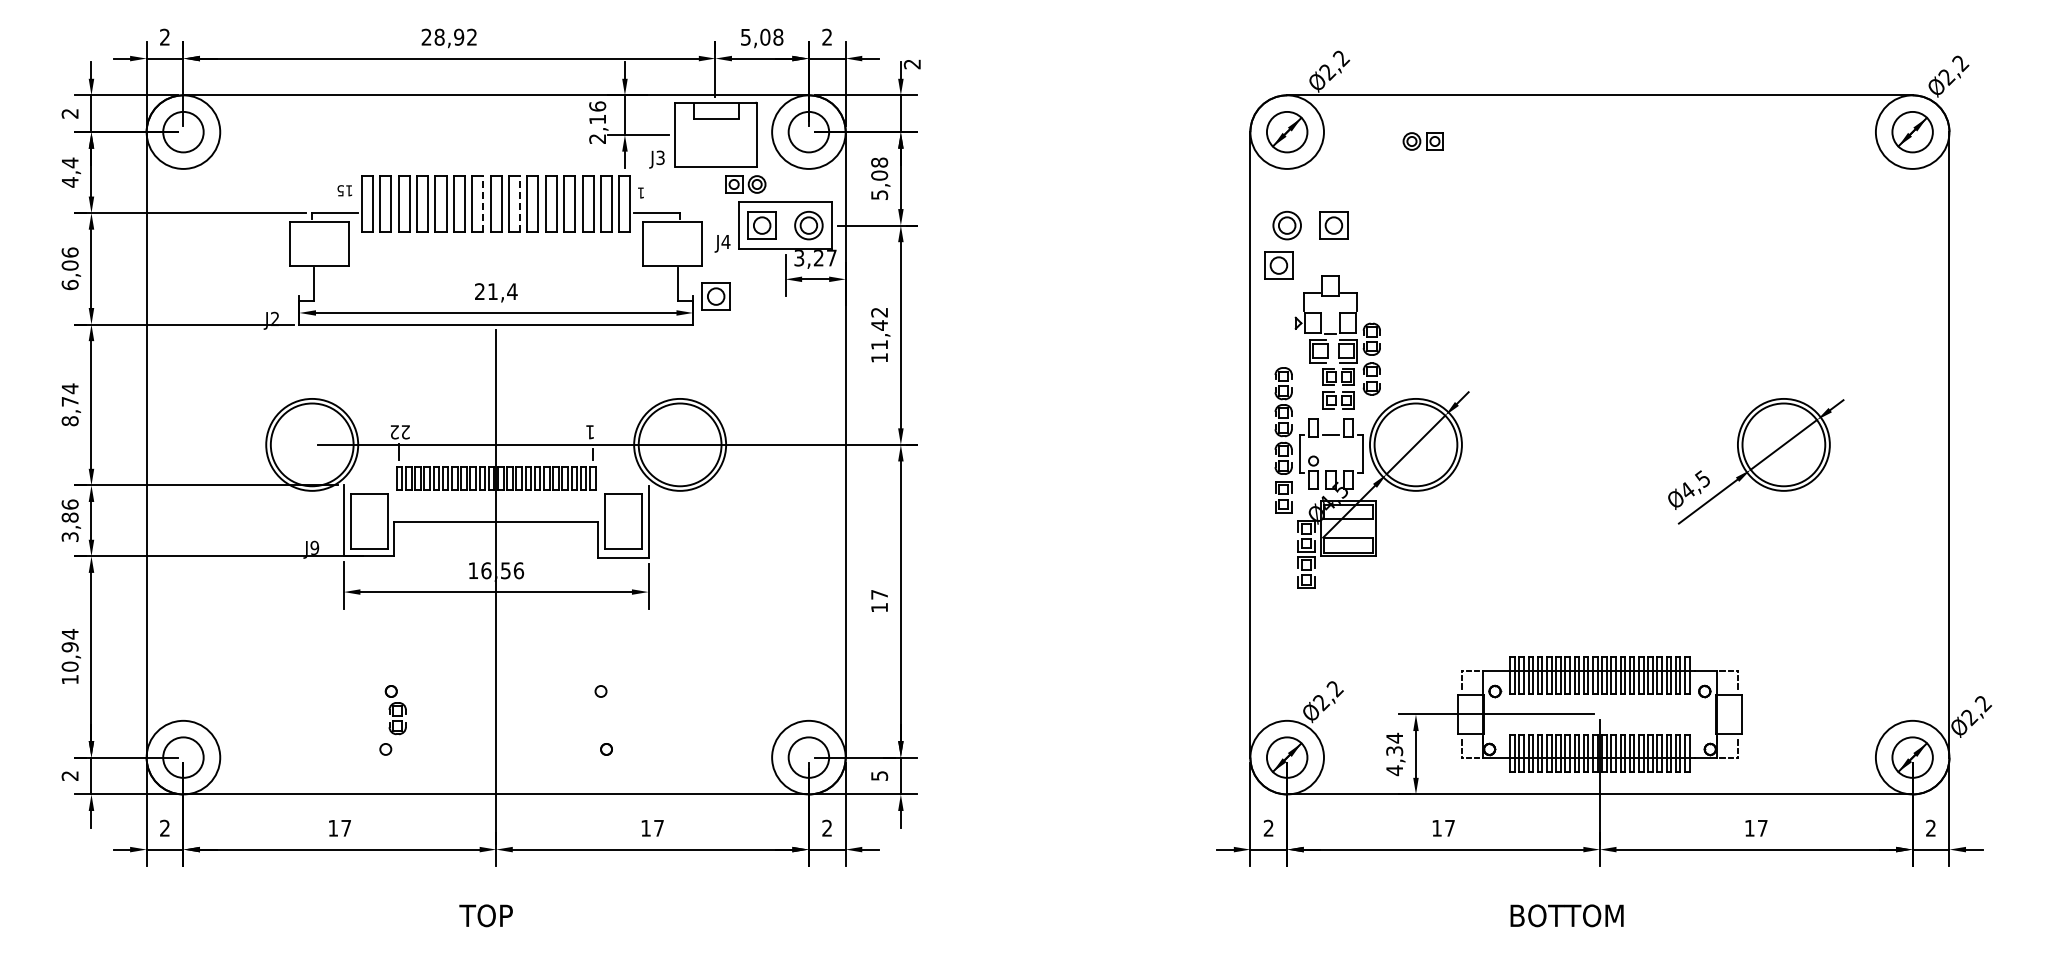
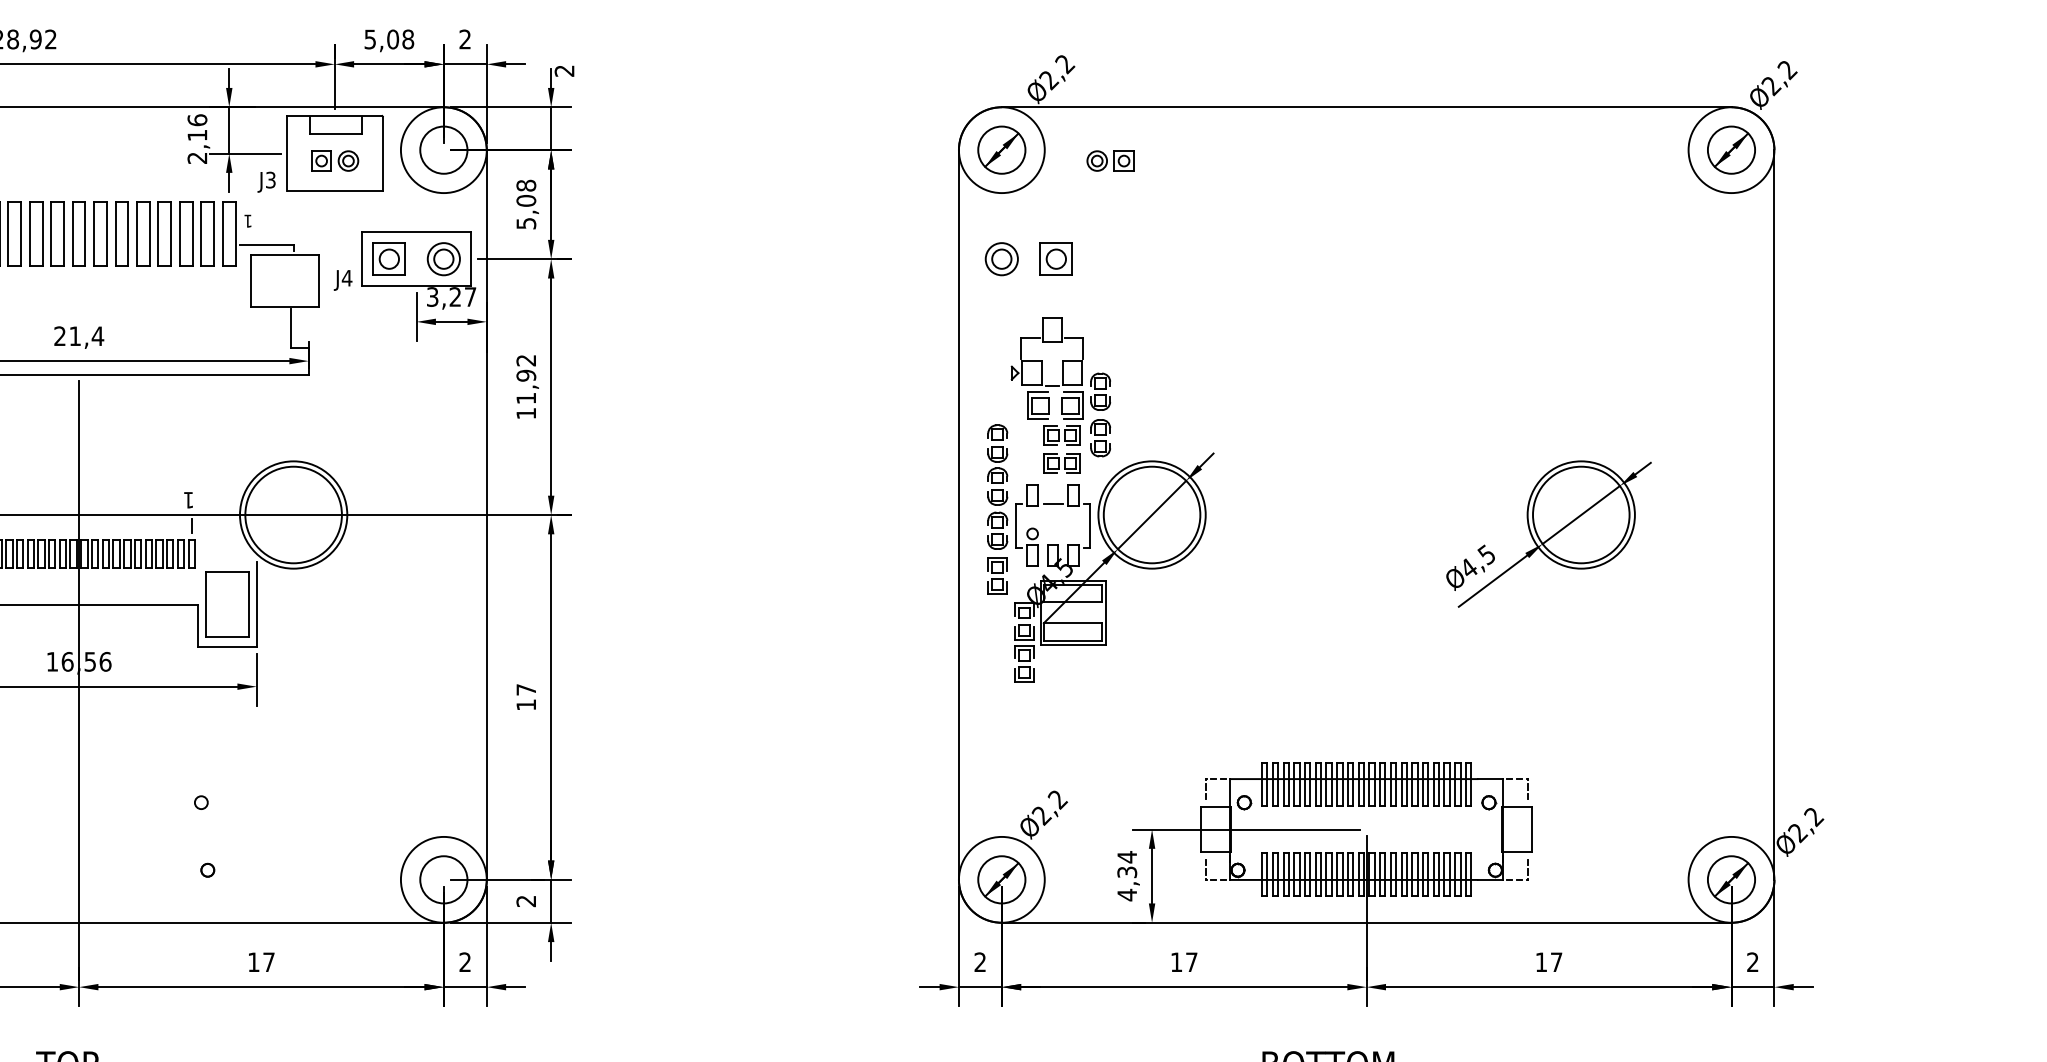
part: (1422, 141) -> (1109, 161), moved
part: (745, 184) -> (334, 161), moved
line: (483, 203) -> (64, 233), dashed -> solid
line: (520, 203) -> (107, 233), dashed -> solid
part: (1278, 265) -> (991, 305), removed
part: (715, 296) -> (334, 341), removed
text: (879, 325) -> (526, 375), 11,42 -> 11,92
text: (879, 775) -> (526, 900), 5 -> 2

